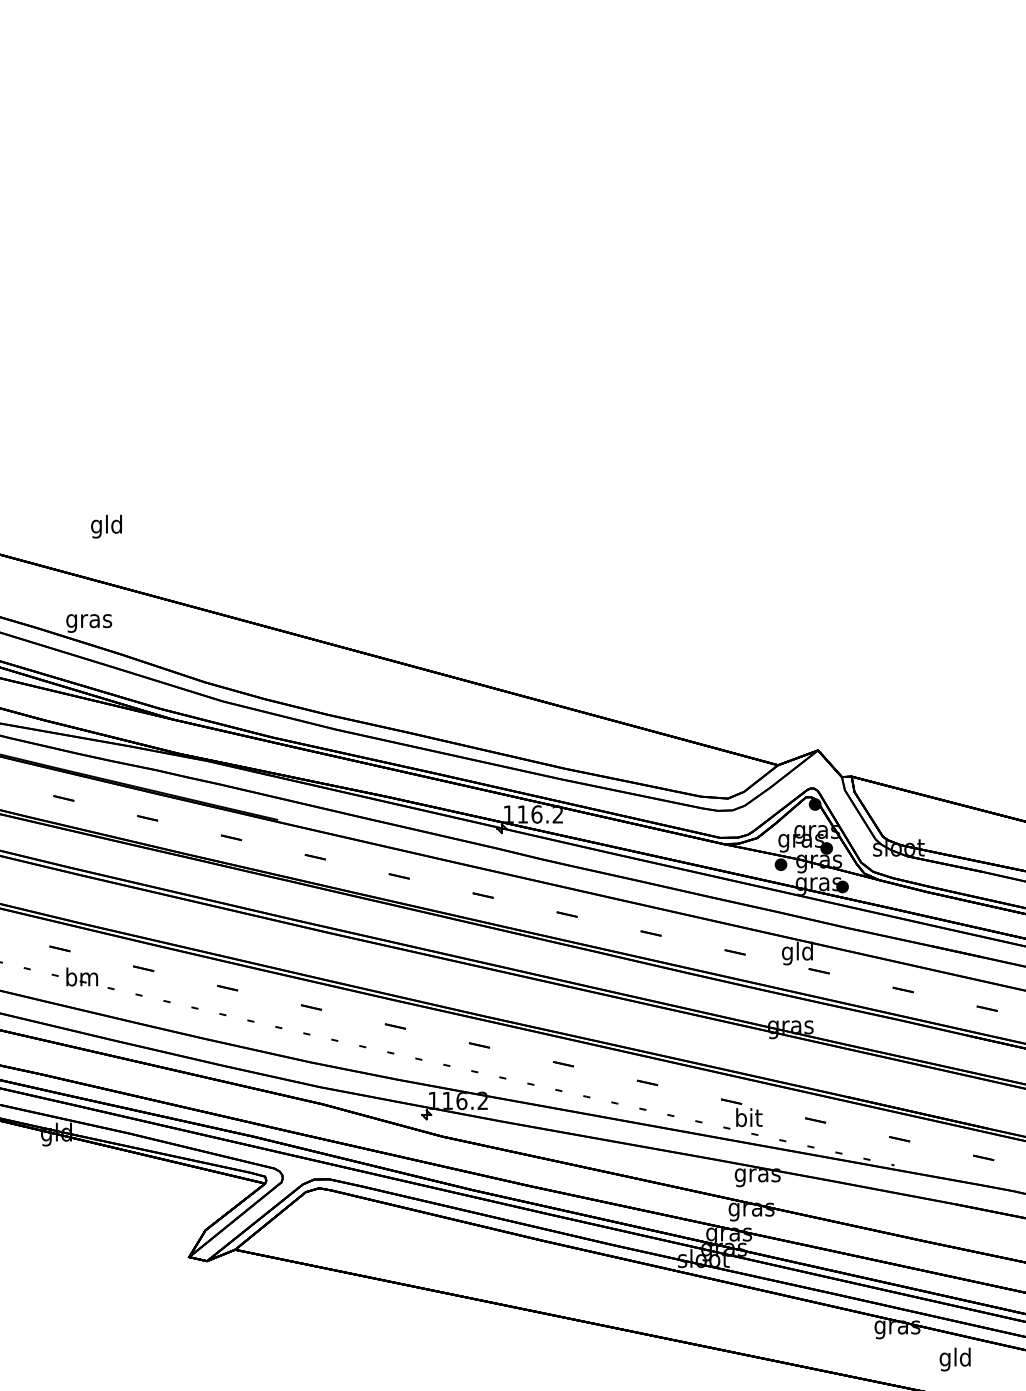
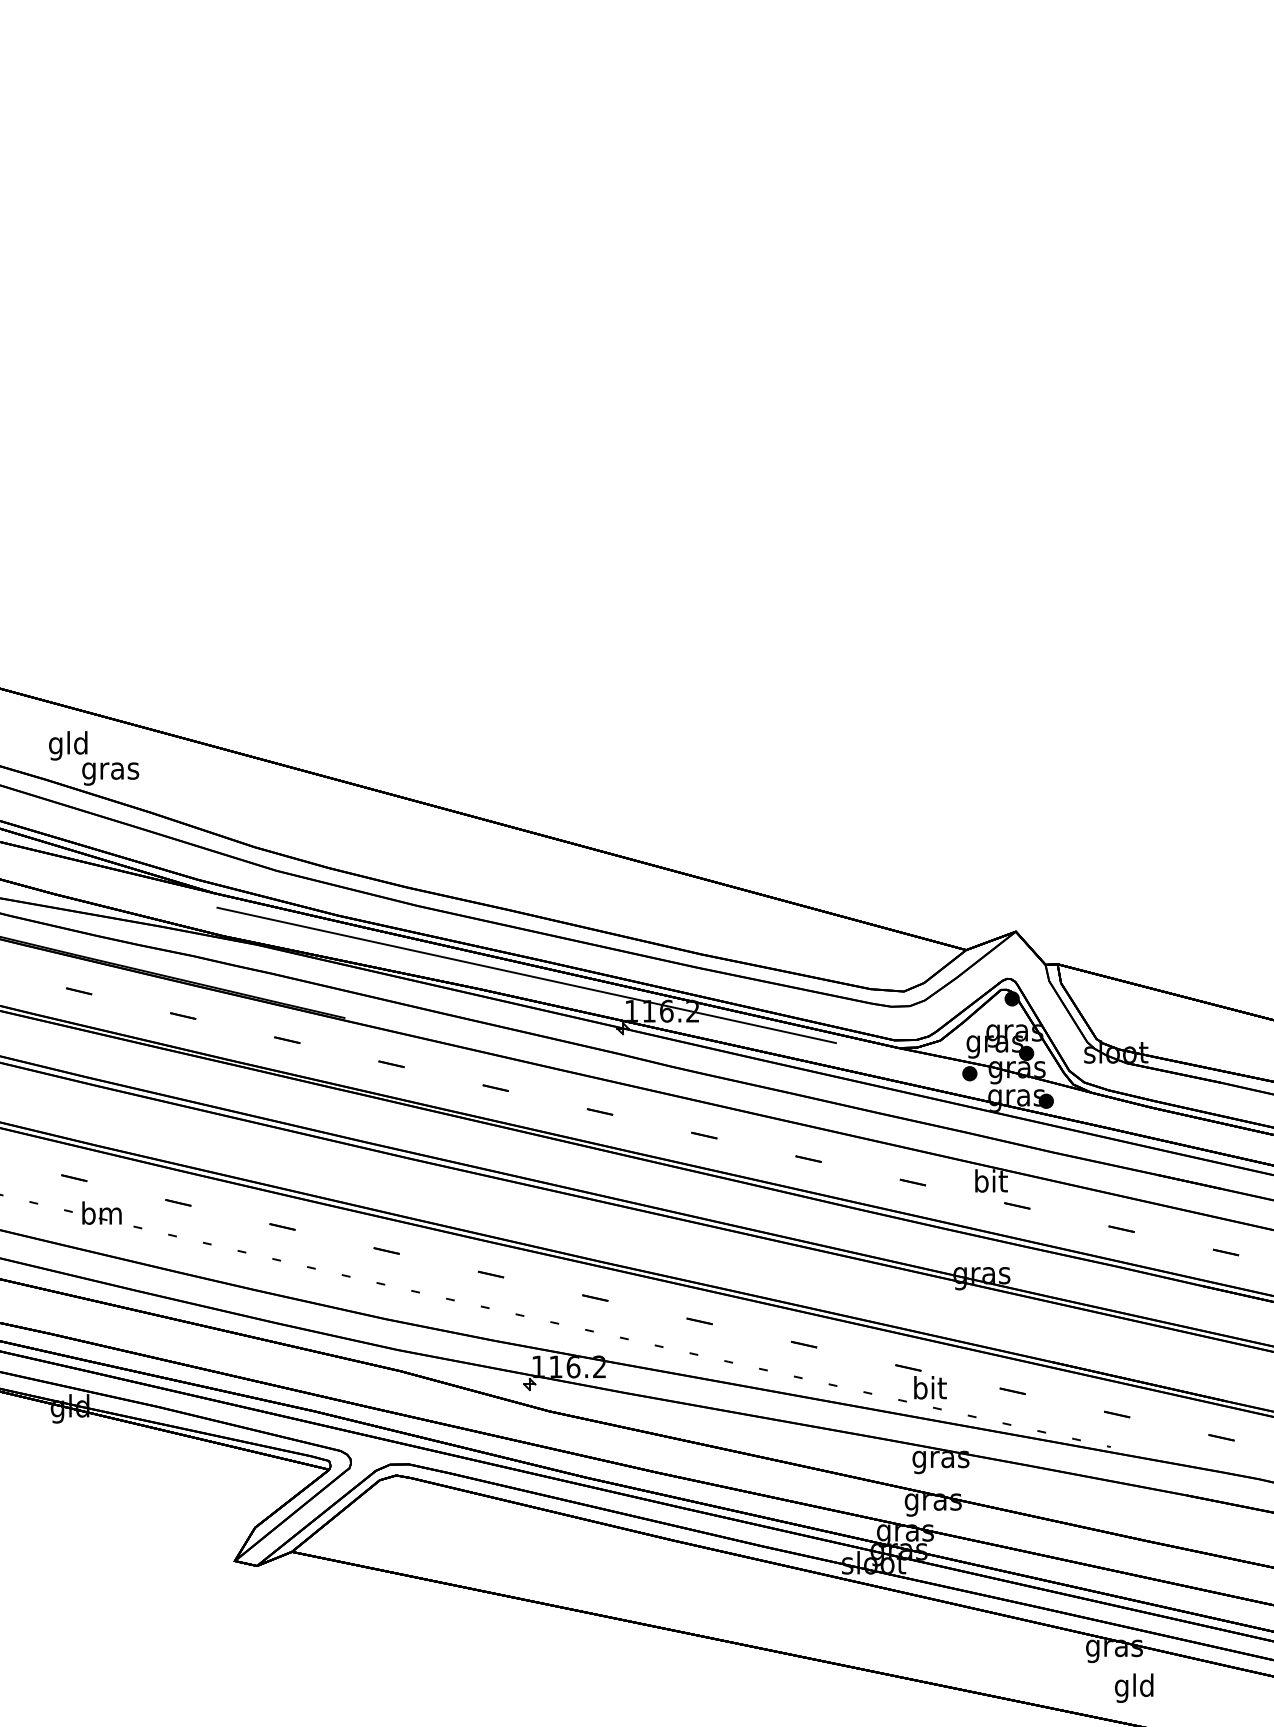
text: (106, 526) -> (68, 745), moved
line: (424, 785) -> (526, 975), added
text: (797, 953) -> (990, 1183), gld -> bit
text: (955, 1358) -> (1134, 1687), moved

